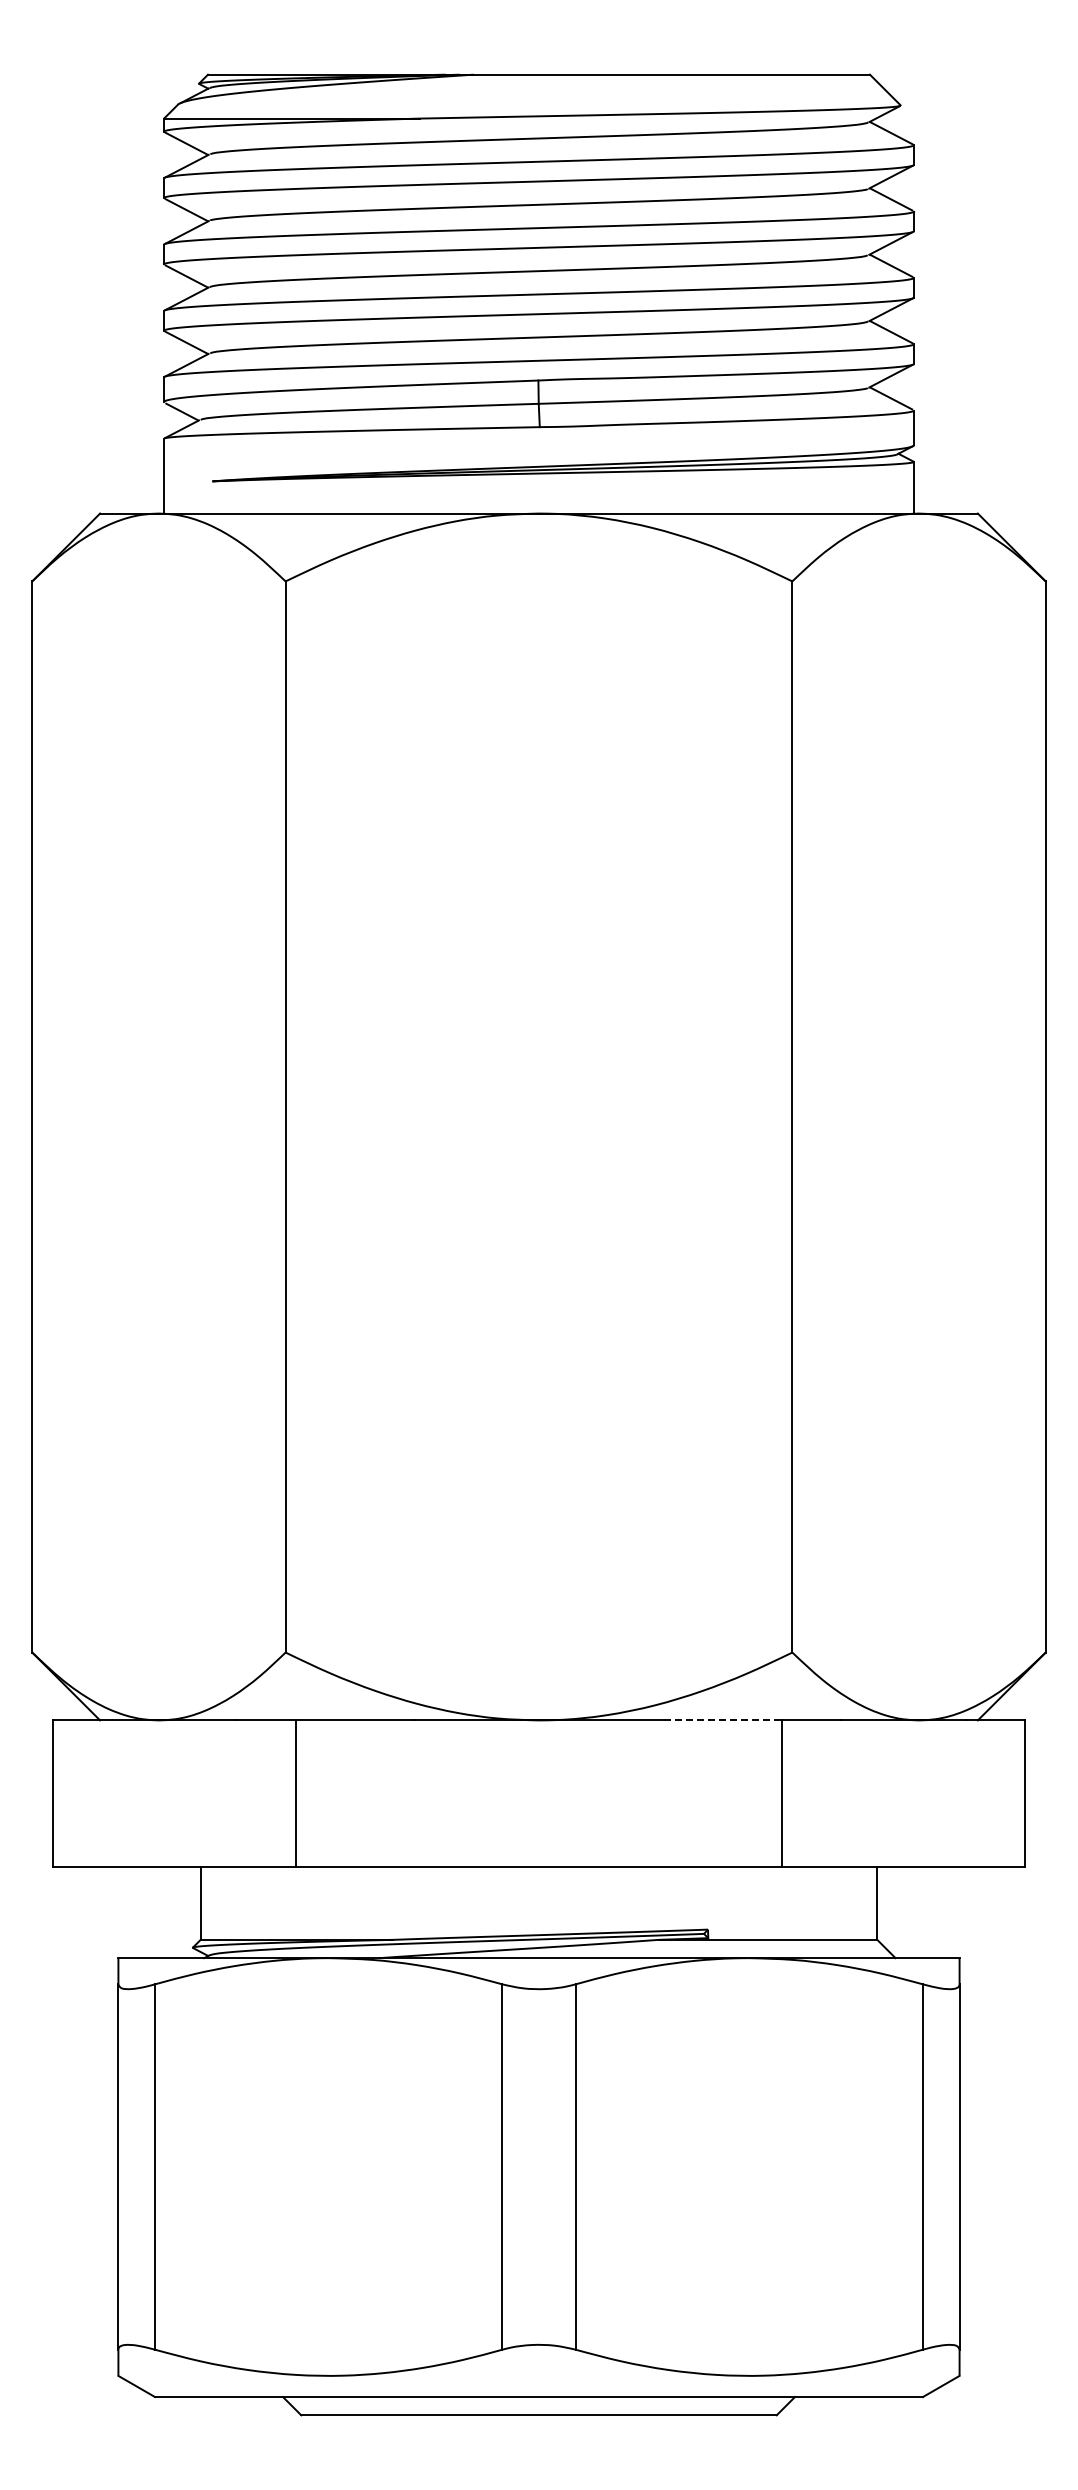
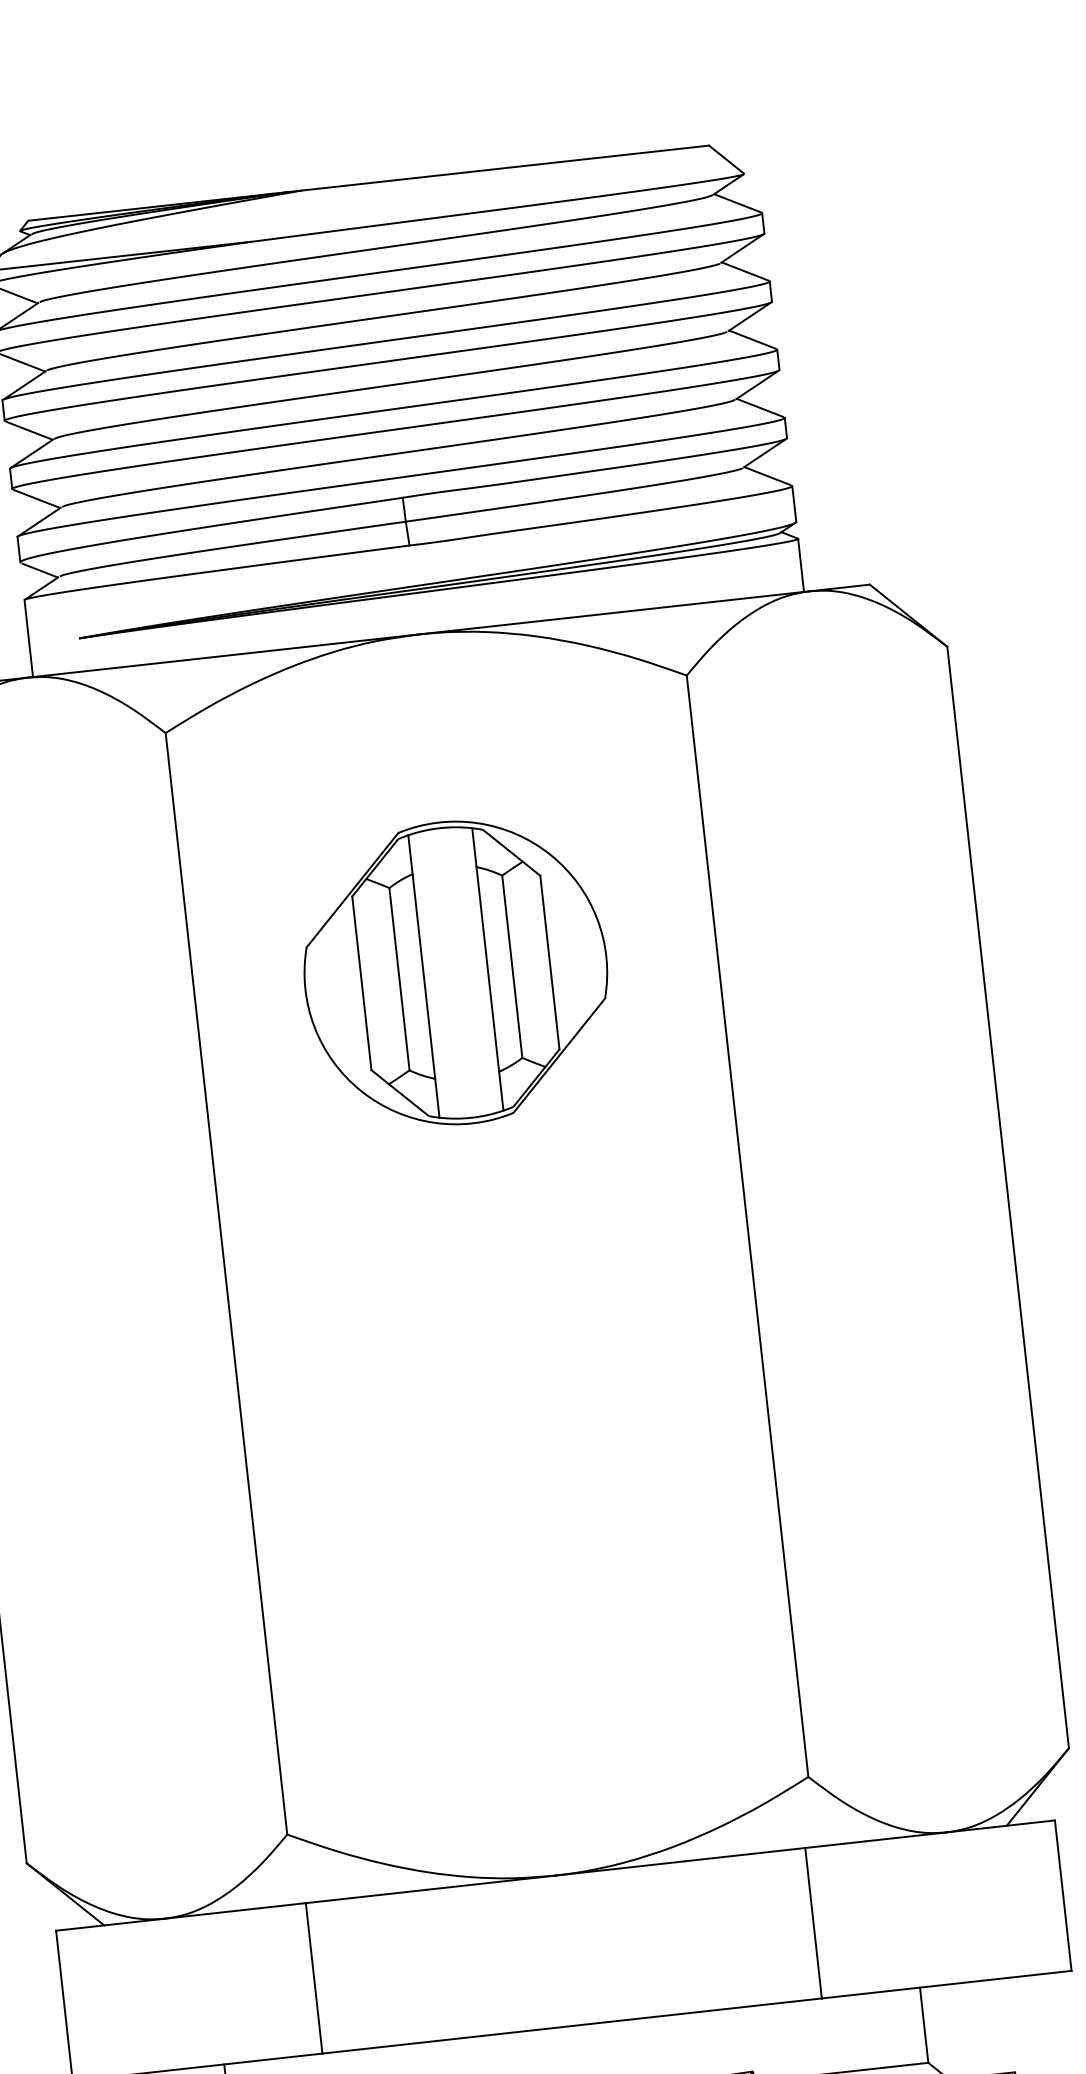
part: (538, 842) -> (455, 972), added
line: (723, 1720) -> (745, 1854), dashed -> solid

